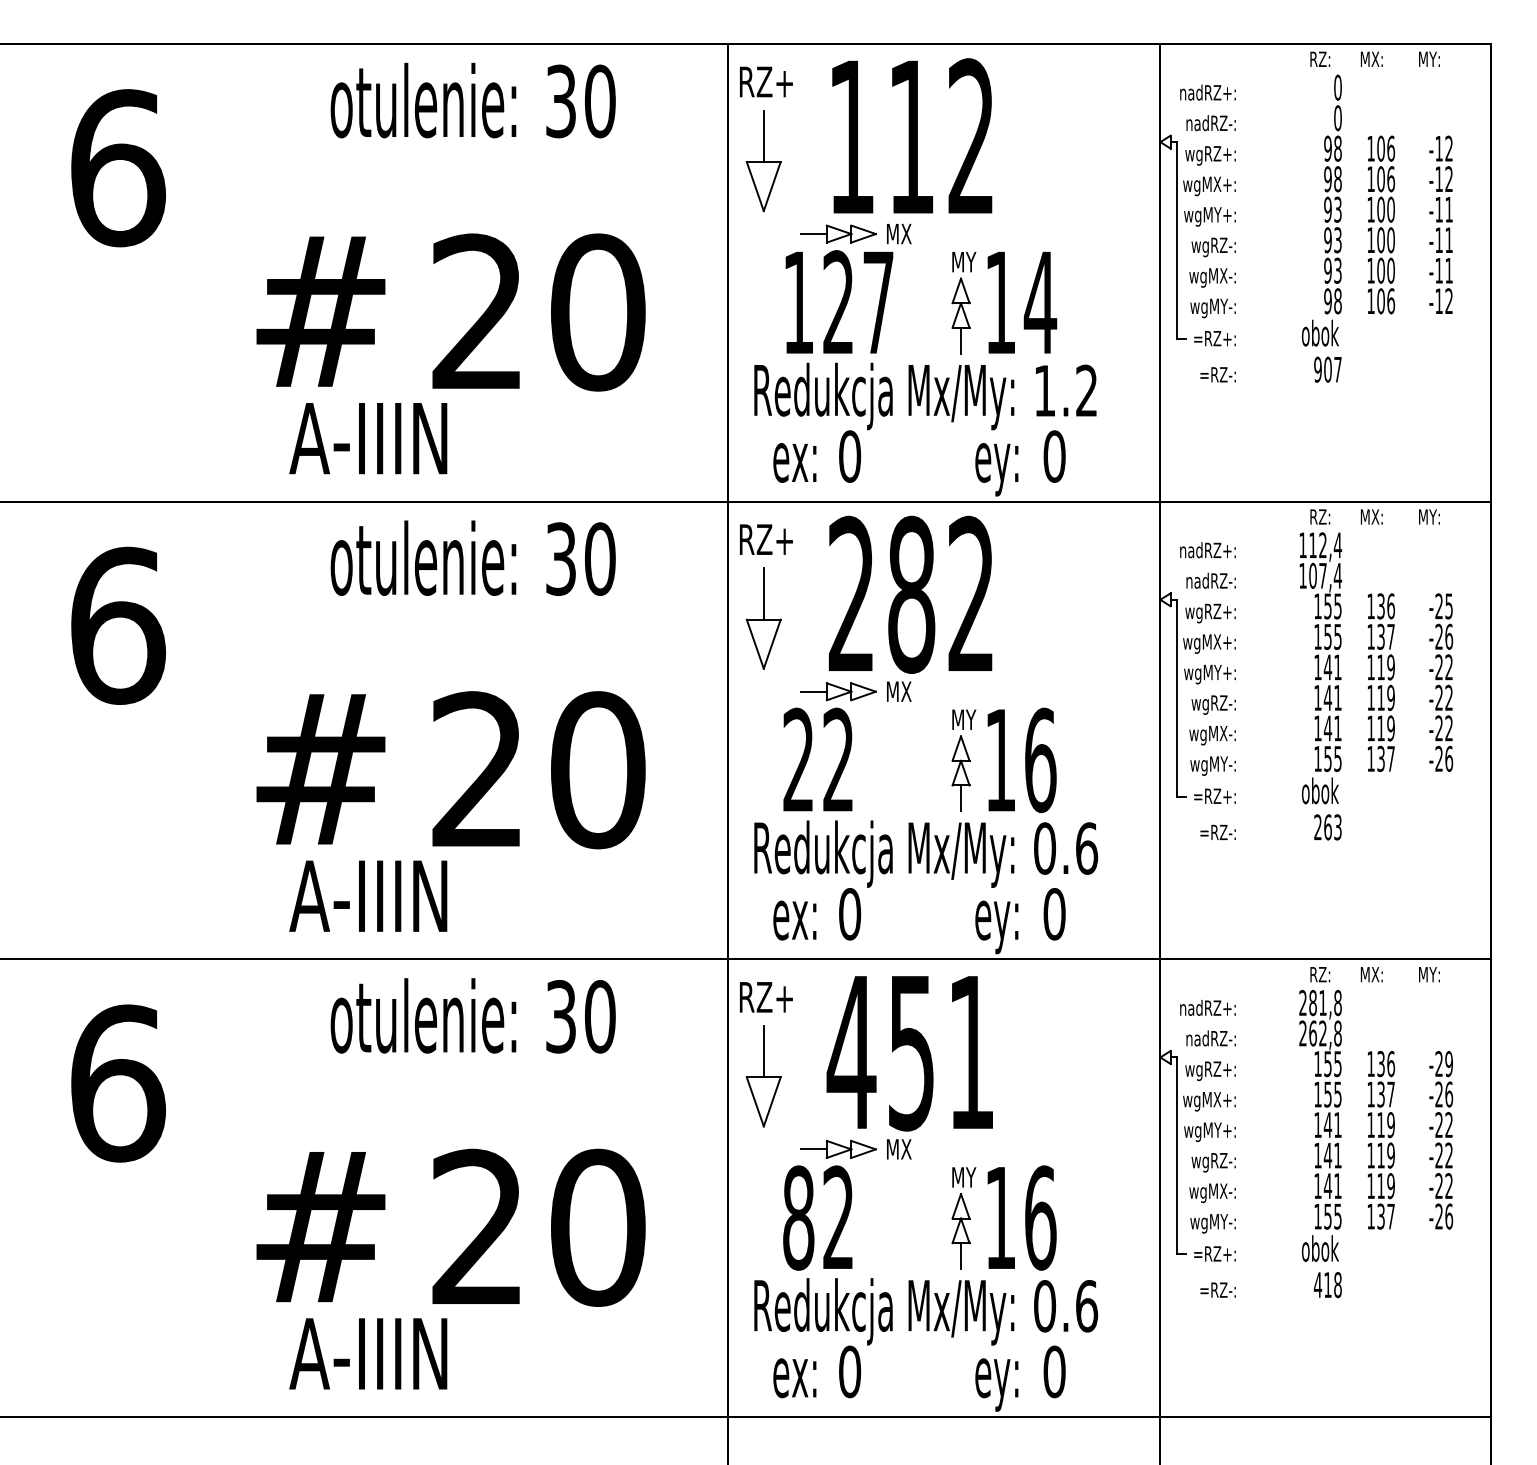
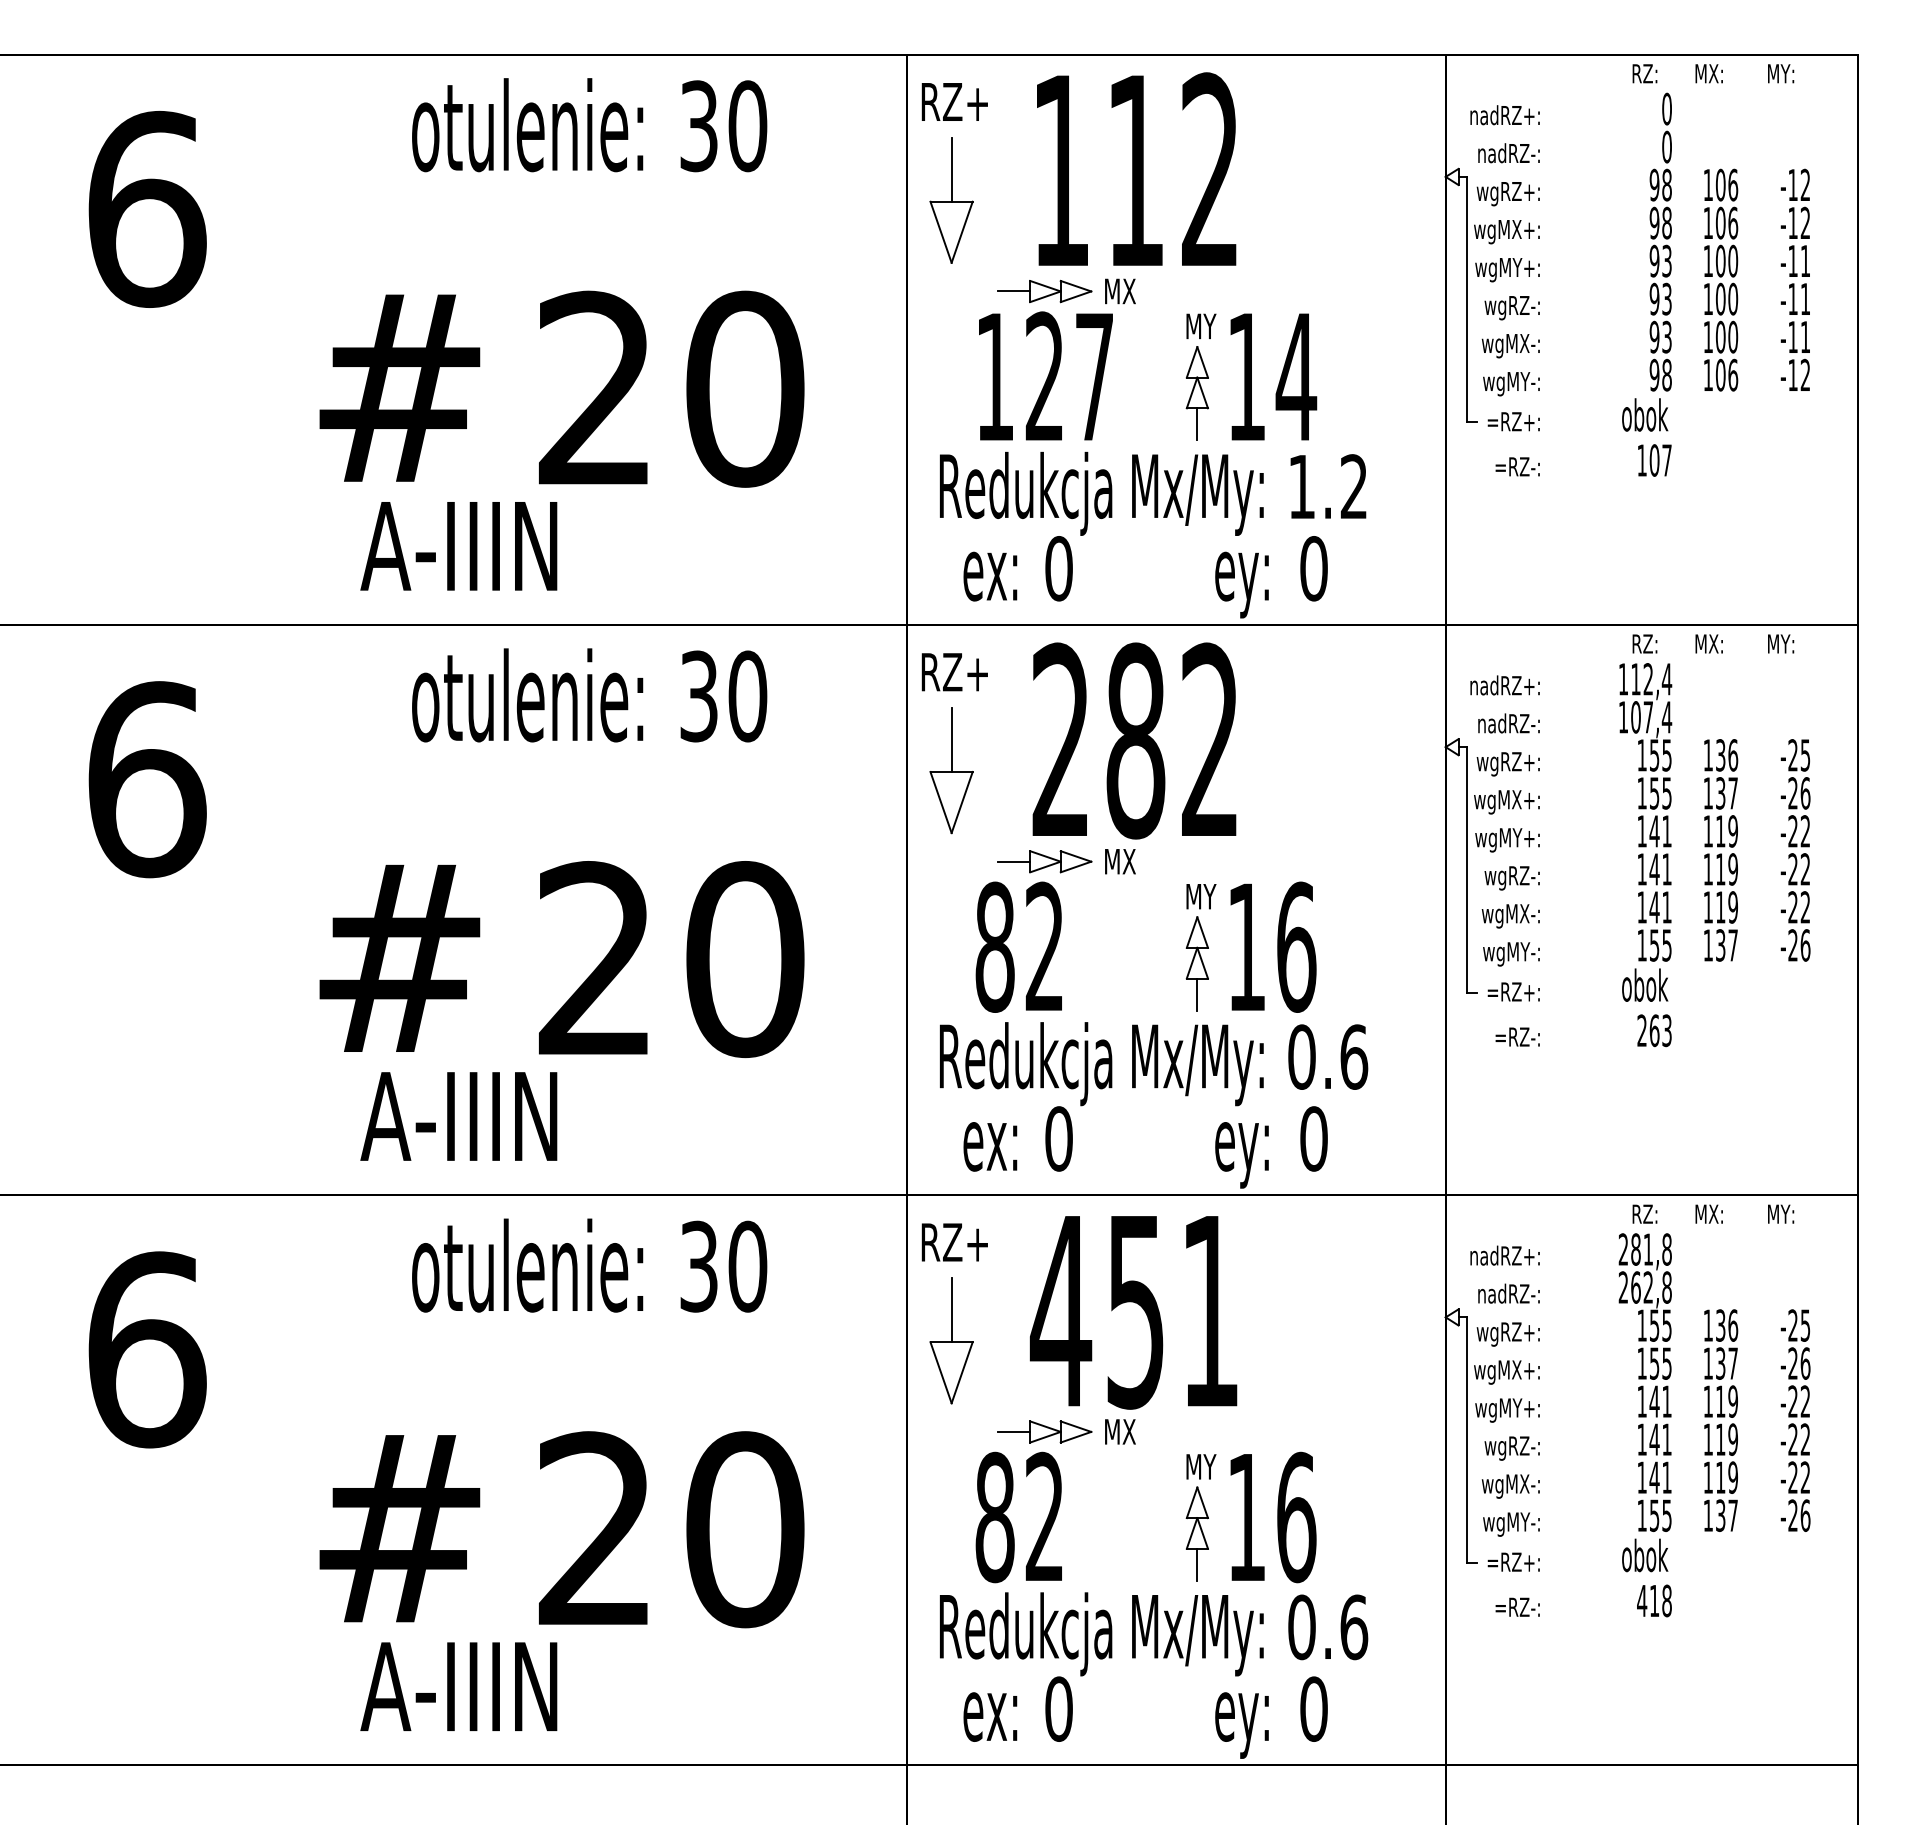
text: (1317, 369) -> (1641, 460), 907 -> 107
text: (798, 759) -> (994, 946), 22 -> 82
text: (1449, 1063) -> (1805, 1325), -29 -> -25

